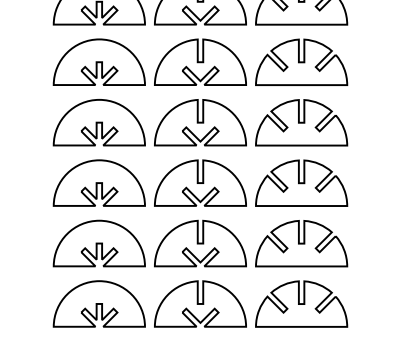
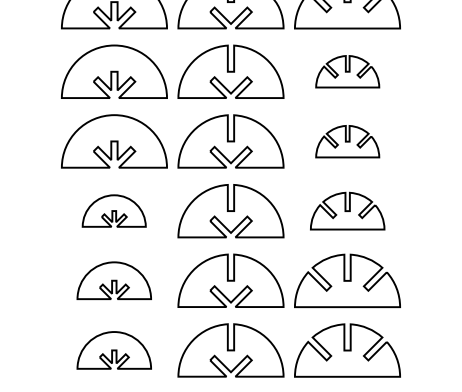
part: (301, 61) -> (347, 70), size x0.6
part: (301, 122) -> (347, 141), size x0.6
part: (98, 182) -> (113, 210), size x0.6
part: (301, 182) -> (347, 210), size x0.7
part: (98, 243) -> (113, 280), size x0.7
part: (98, 303) -> (113, 349), size x0.7

